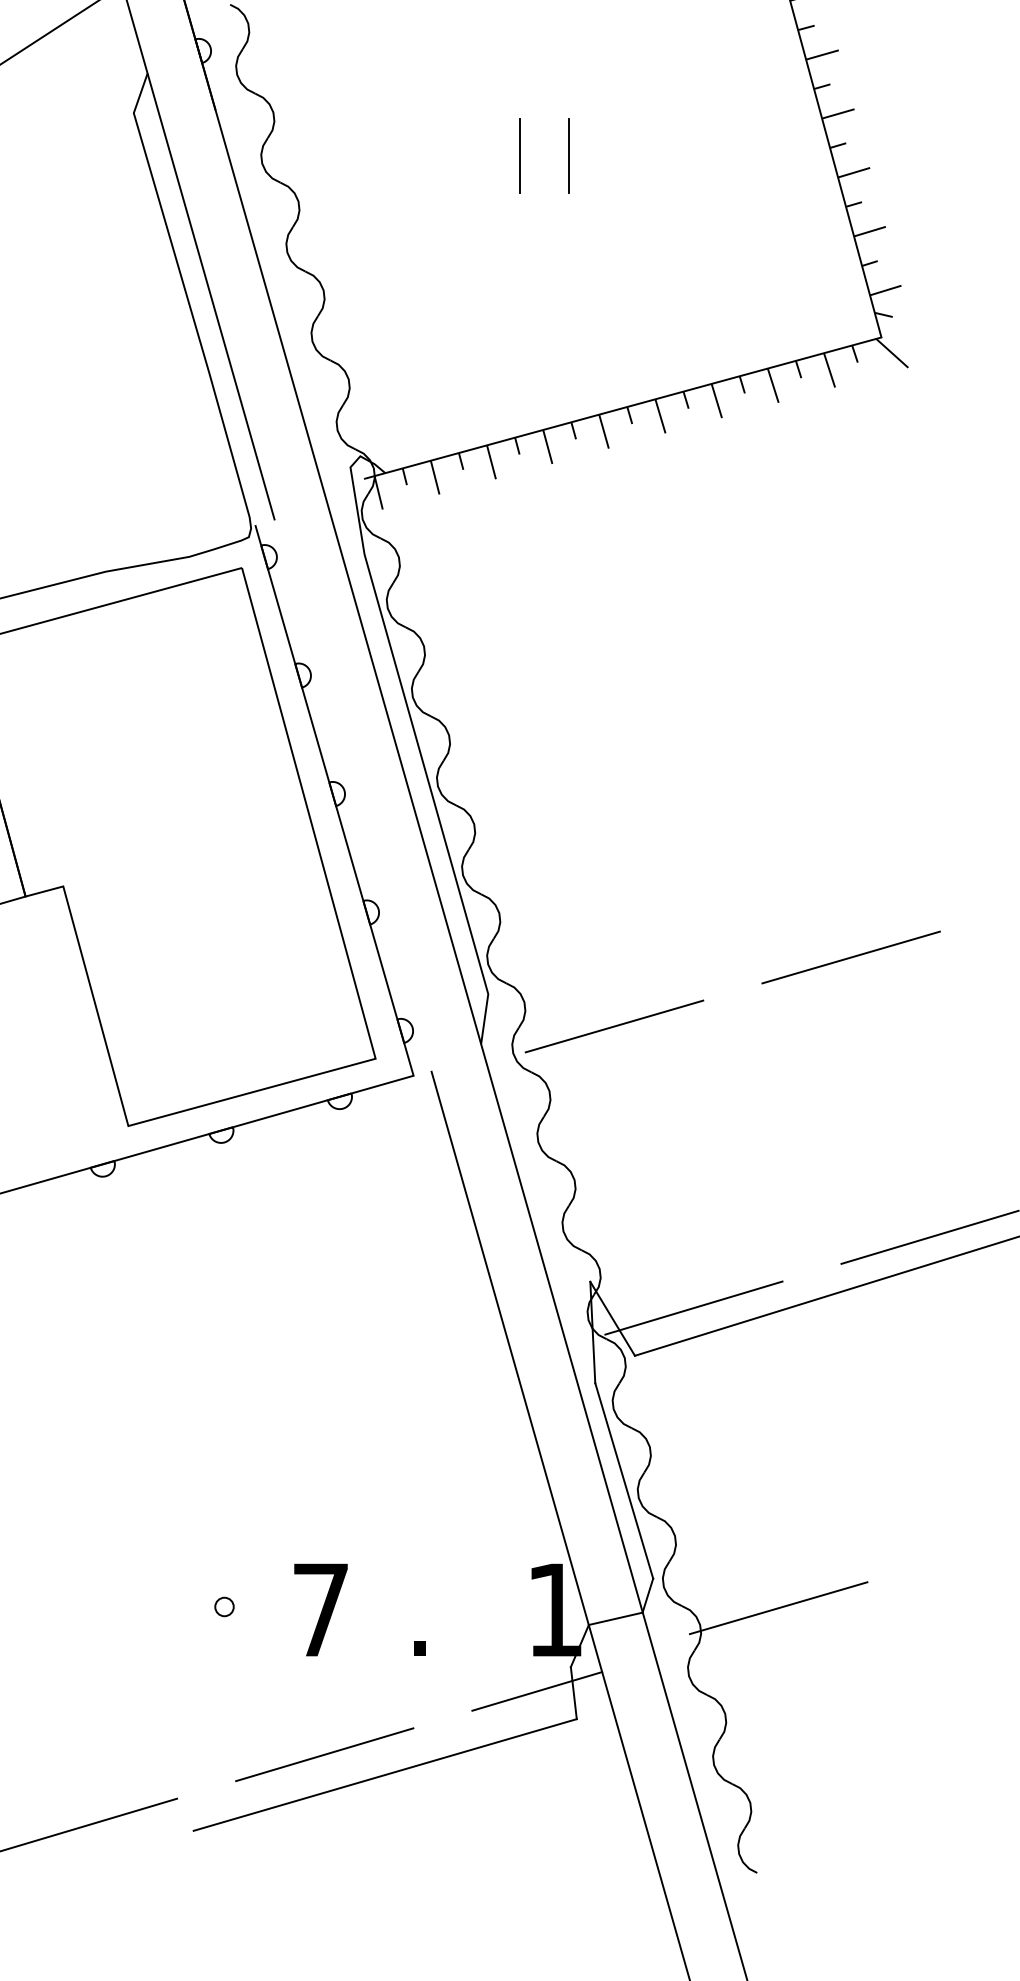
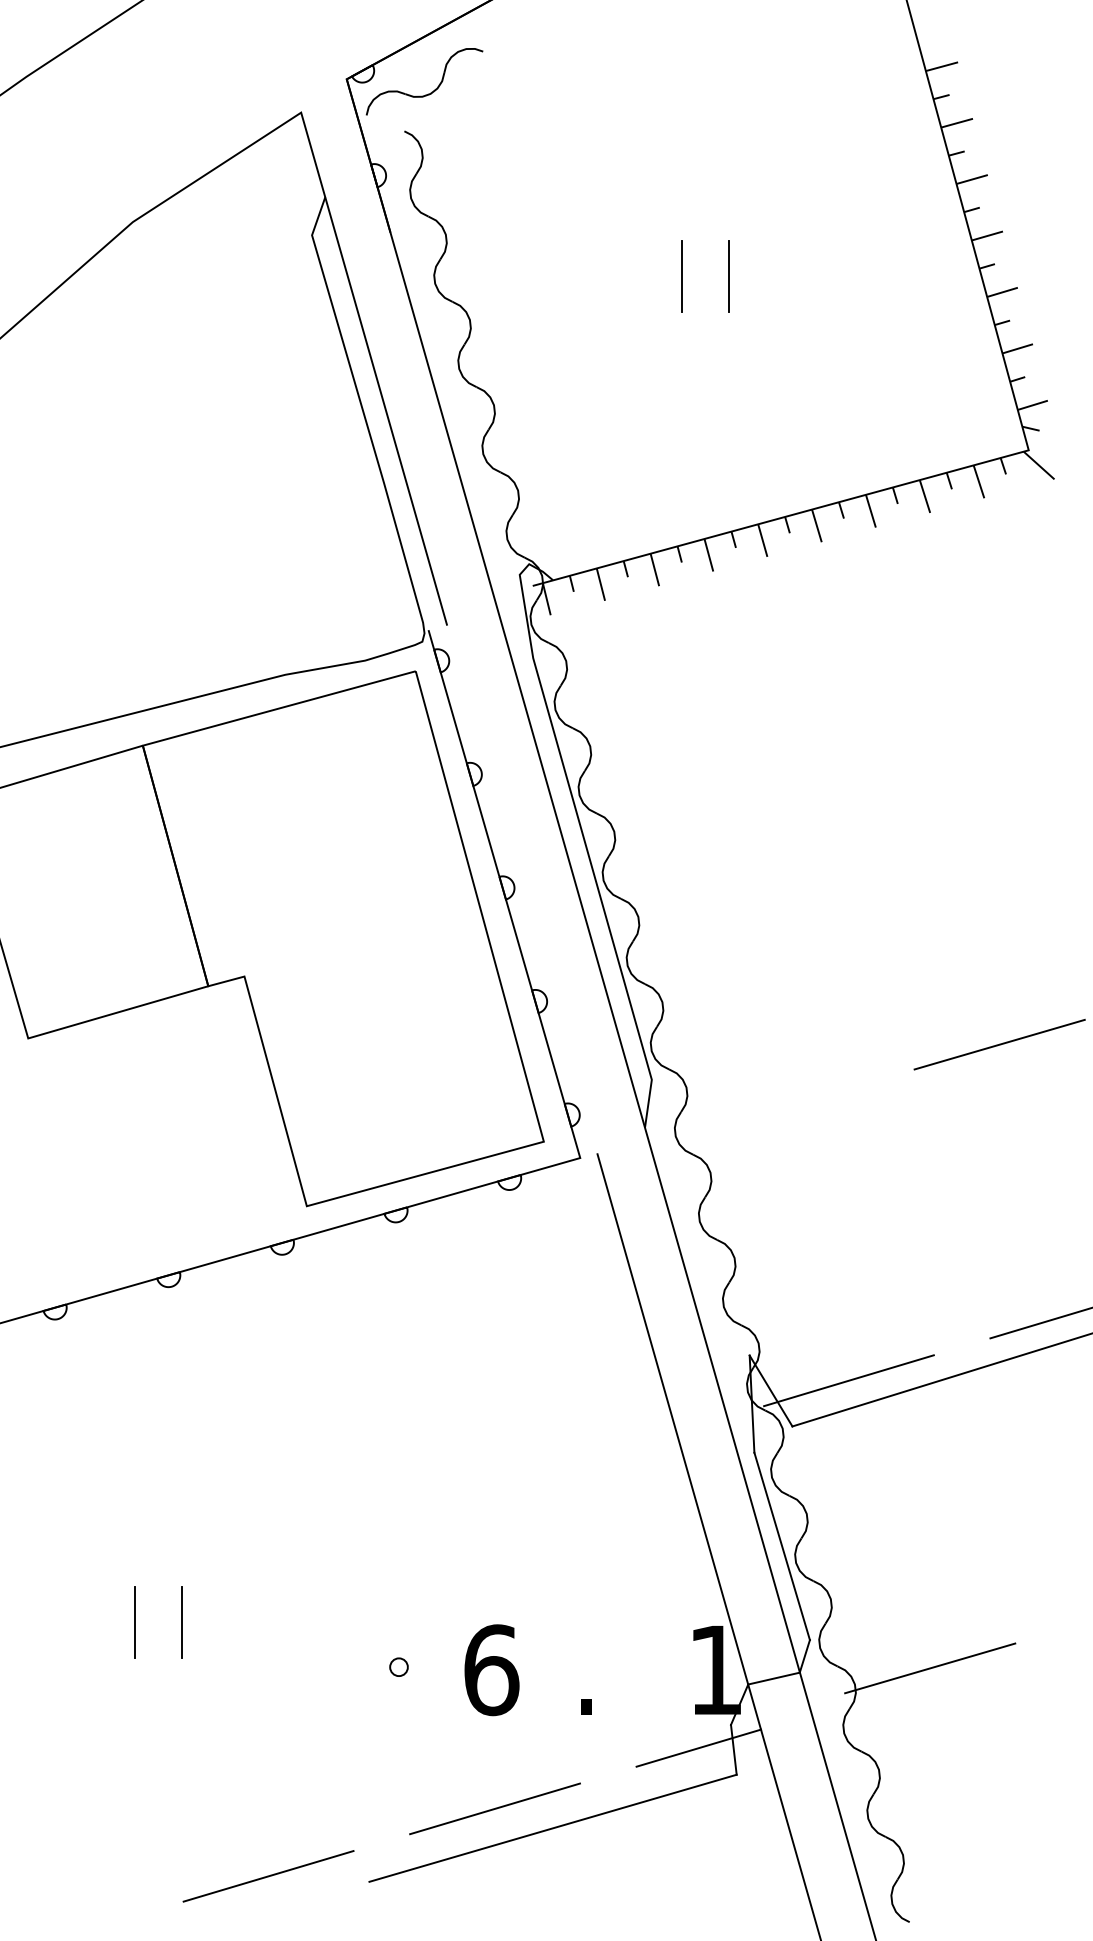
line: (614, 1026) -> (772, 1110), removed
text: (321, 1610) -> (491, 1670), 7 -> 6

